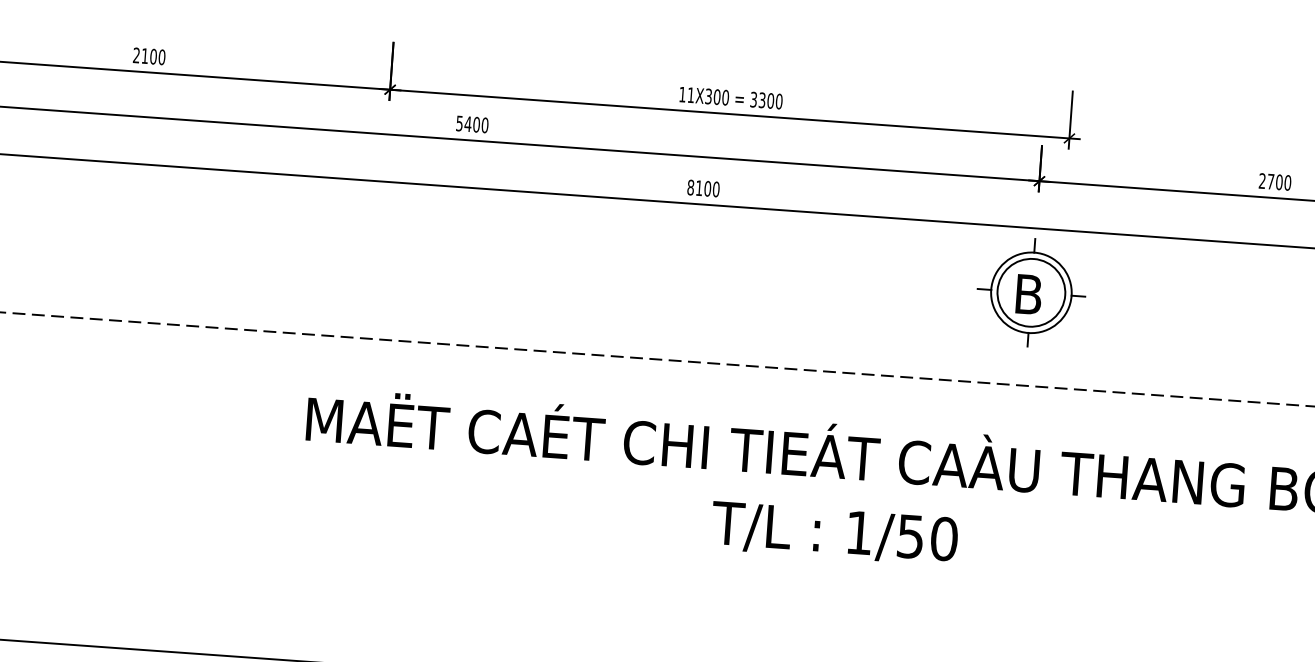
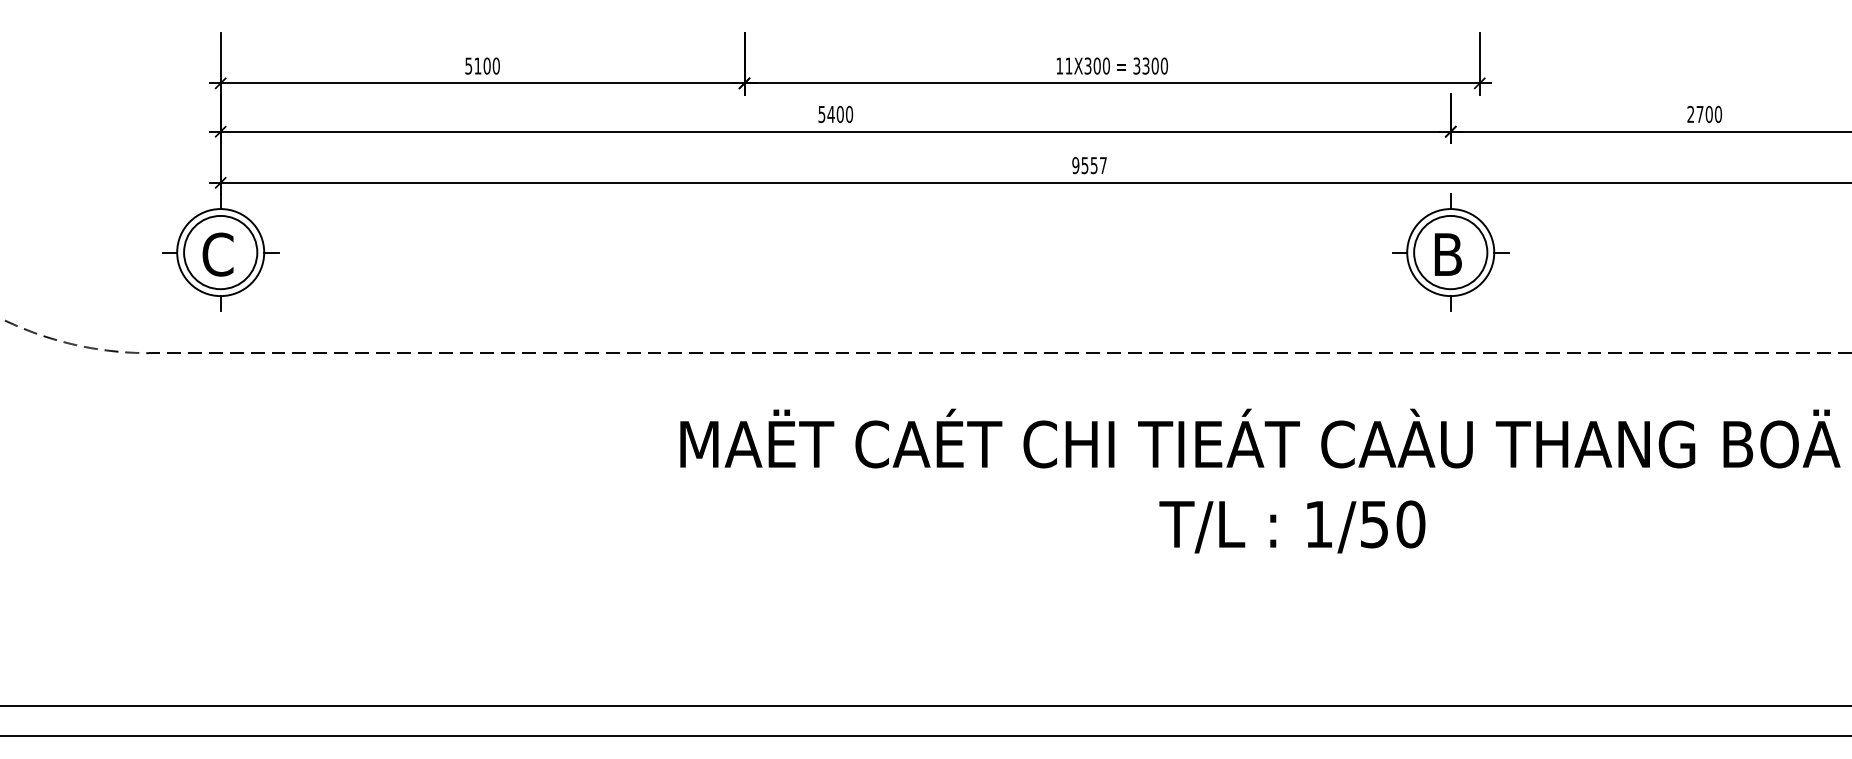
text: (136, 54) -> (468, 65), 2100 -> 5100
text: (703, 188) -> (1089, 165), 8100 -> 9557
text: (834, 533) -> (1292, 526), moved

